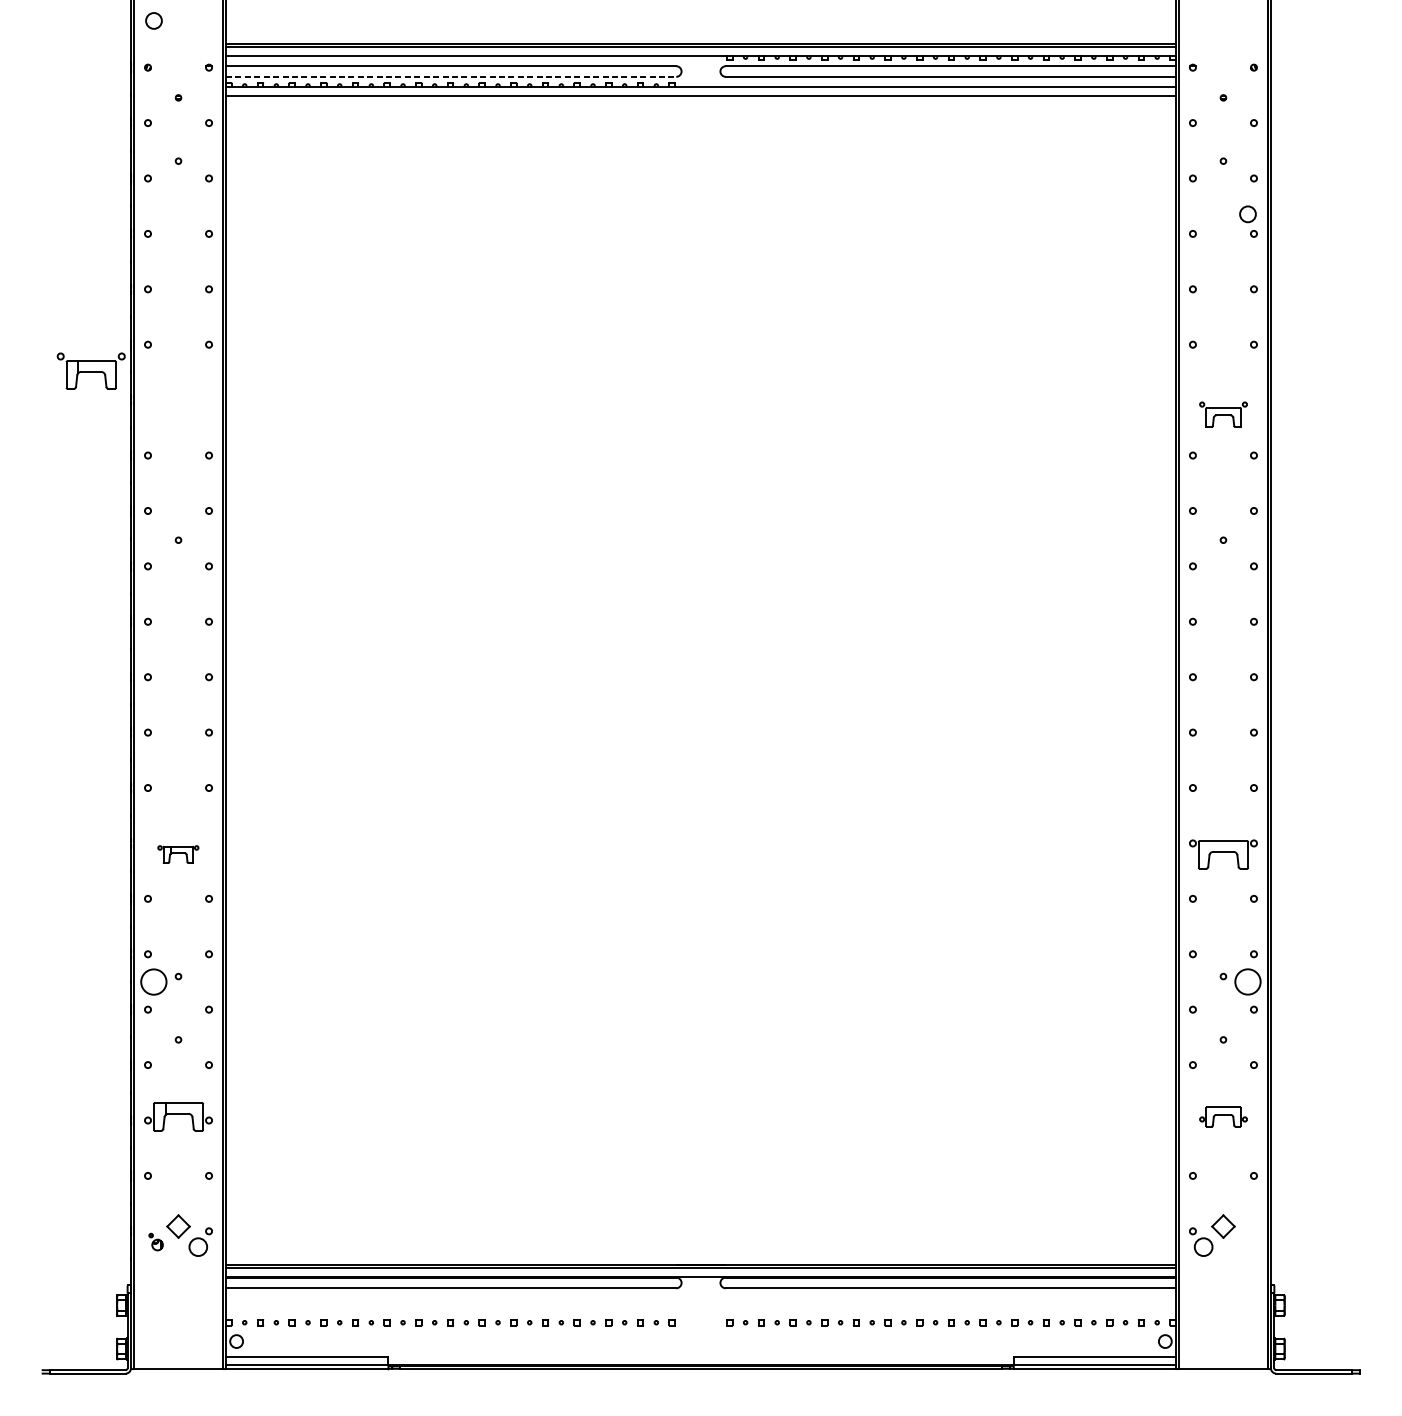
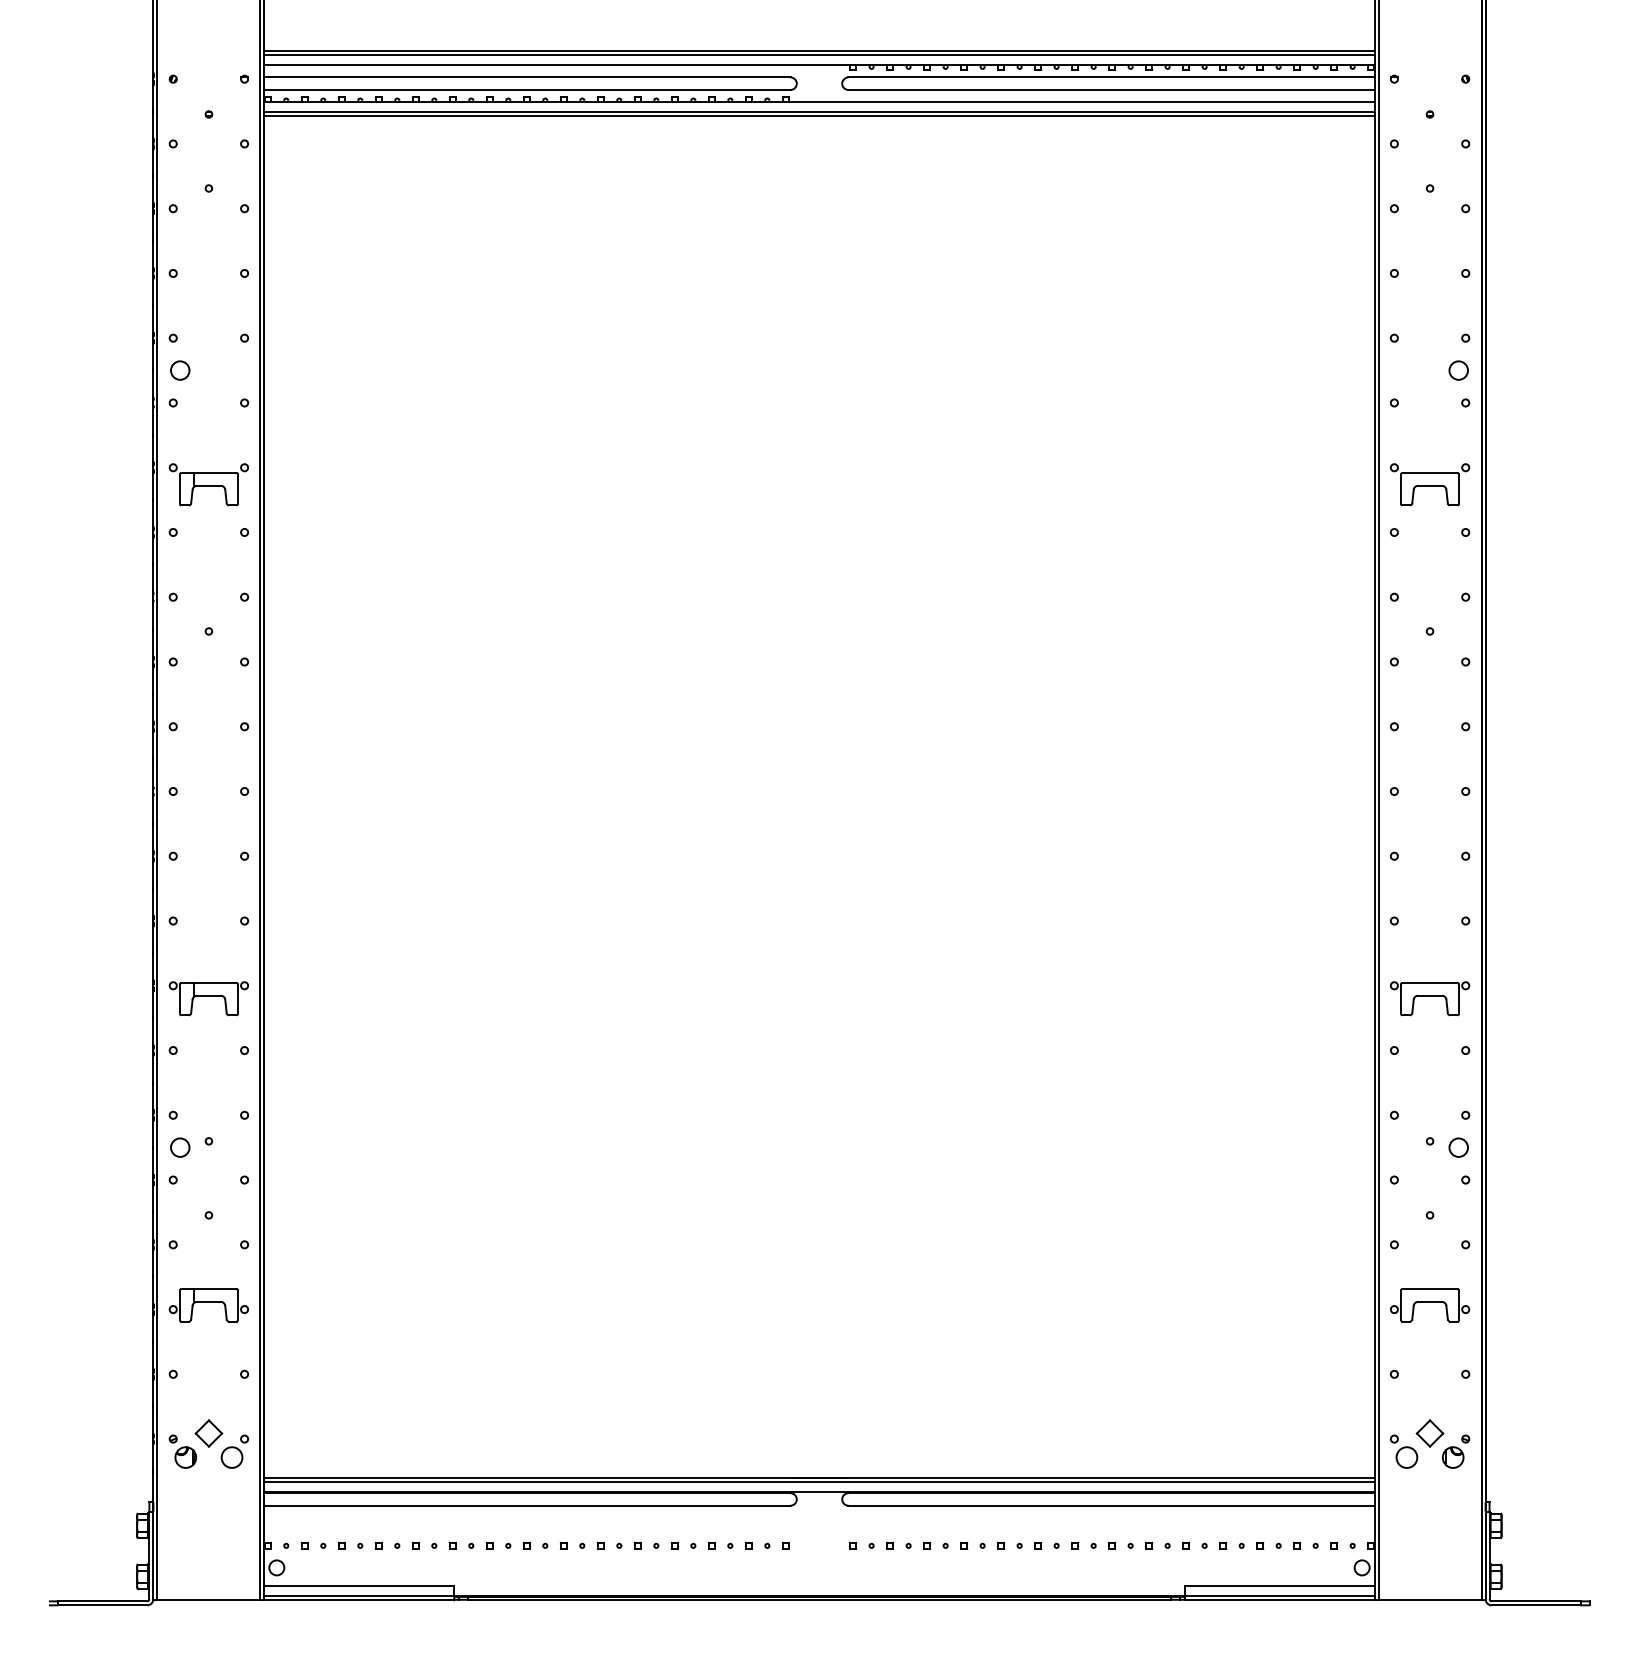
circle: (154, 20) -> (180, 370), moved
line: (451, 76) -> (528, 89), dashed -> solid
line: (701, 99) -> (819, 116), added
circle: (1247, 214) -> (1458, 370), moved
part: (90, 370) -> (208, 484), moved
part: (1223, 414) -> (1430, 484), size x1.43
part: (178, 854) -> (208, 998), size x1.67
circle: (154, 981) -> (180, 1147), size x0.62
circle: (1247, 981) -> (1458, 1147), size x0.62
part: (1223, 1117) -> (1430, 1305), size x1.43
part: (155, 1241) -> (182, 1451), size x1.67
part: (1246, 1241) -> (1456, 1451), added

